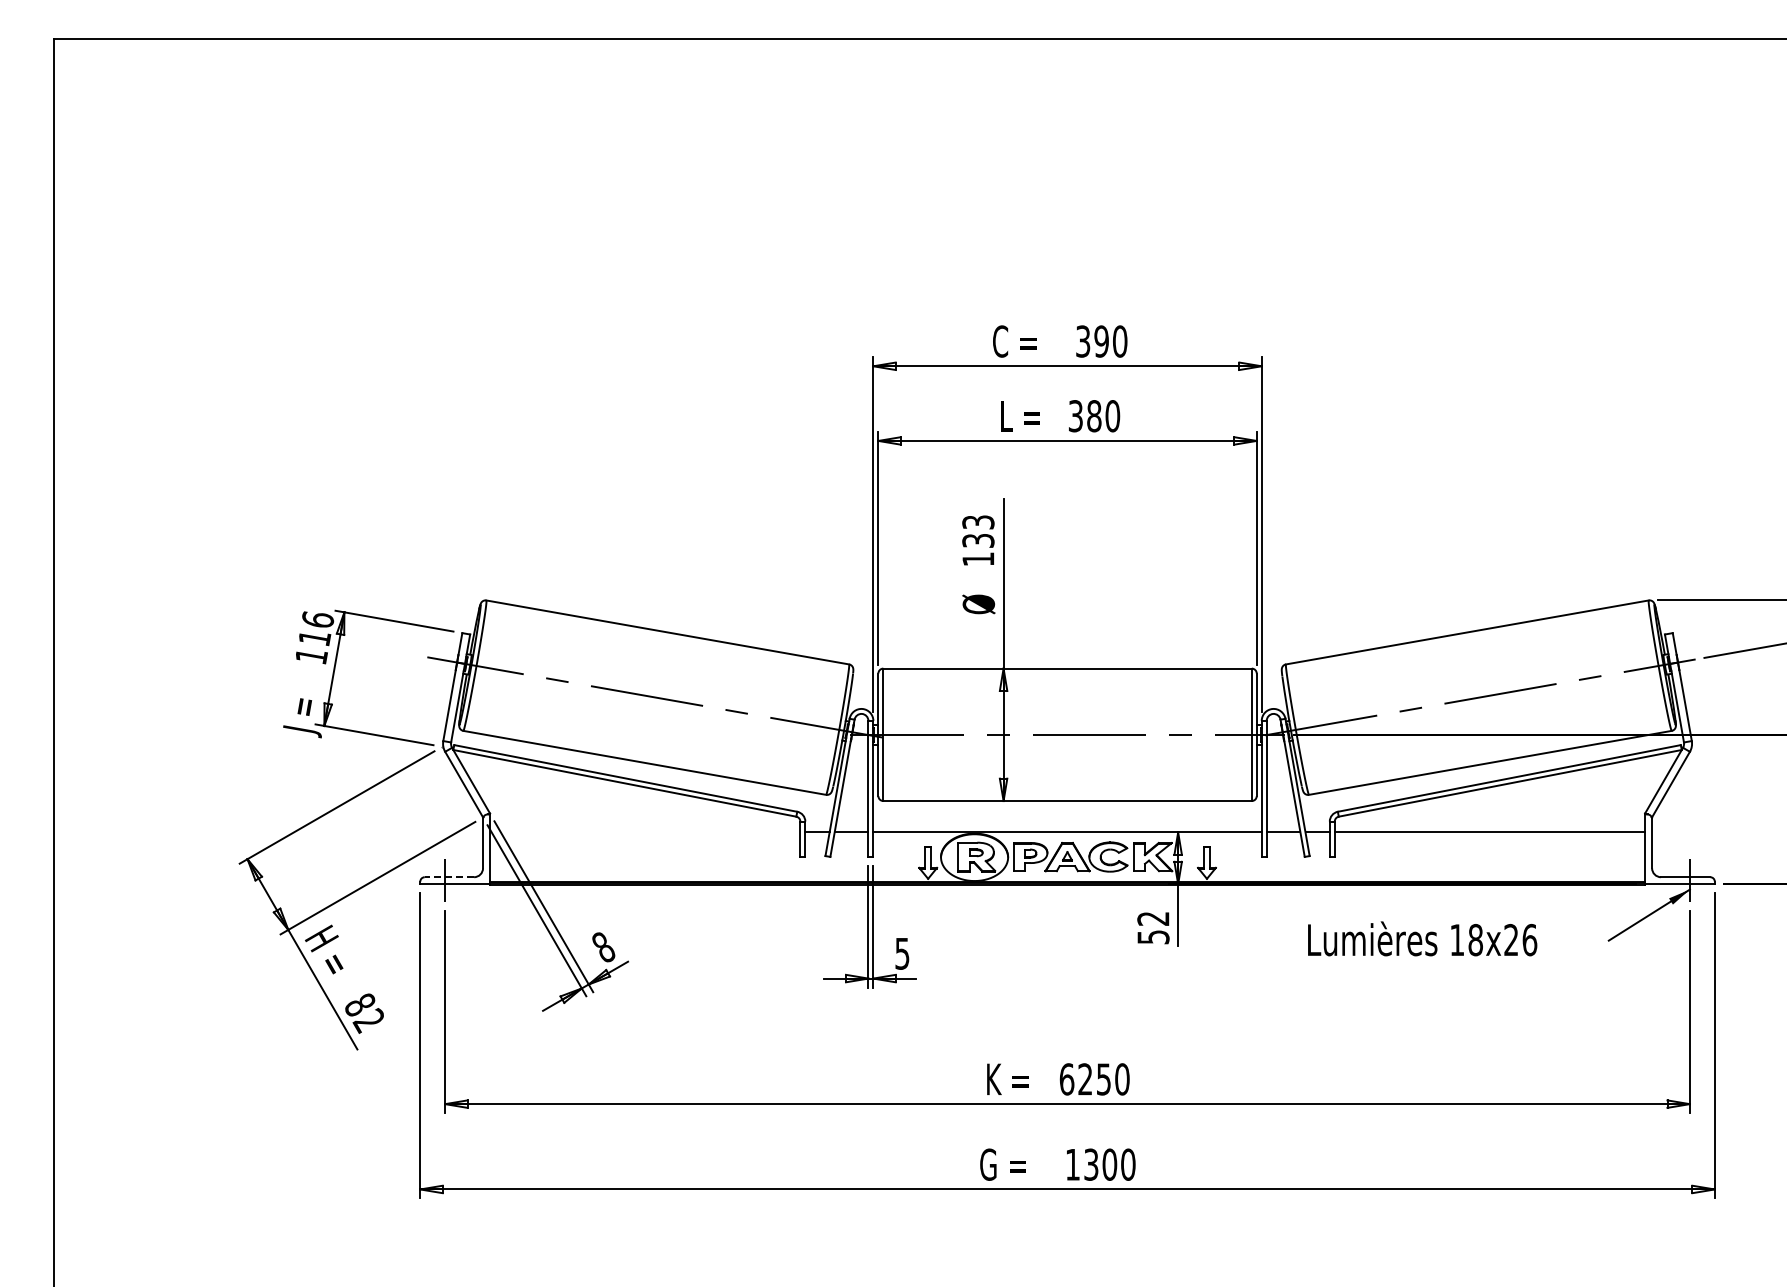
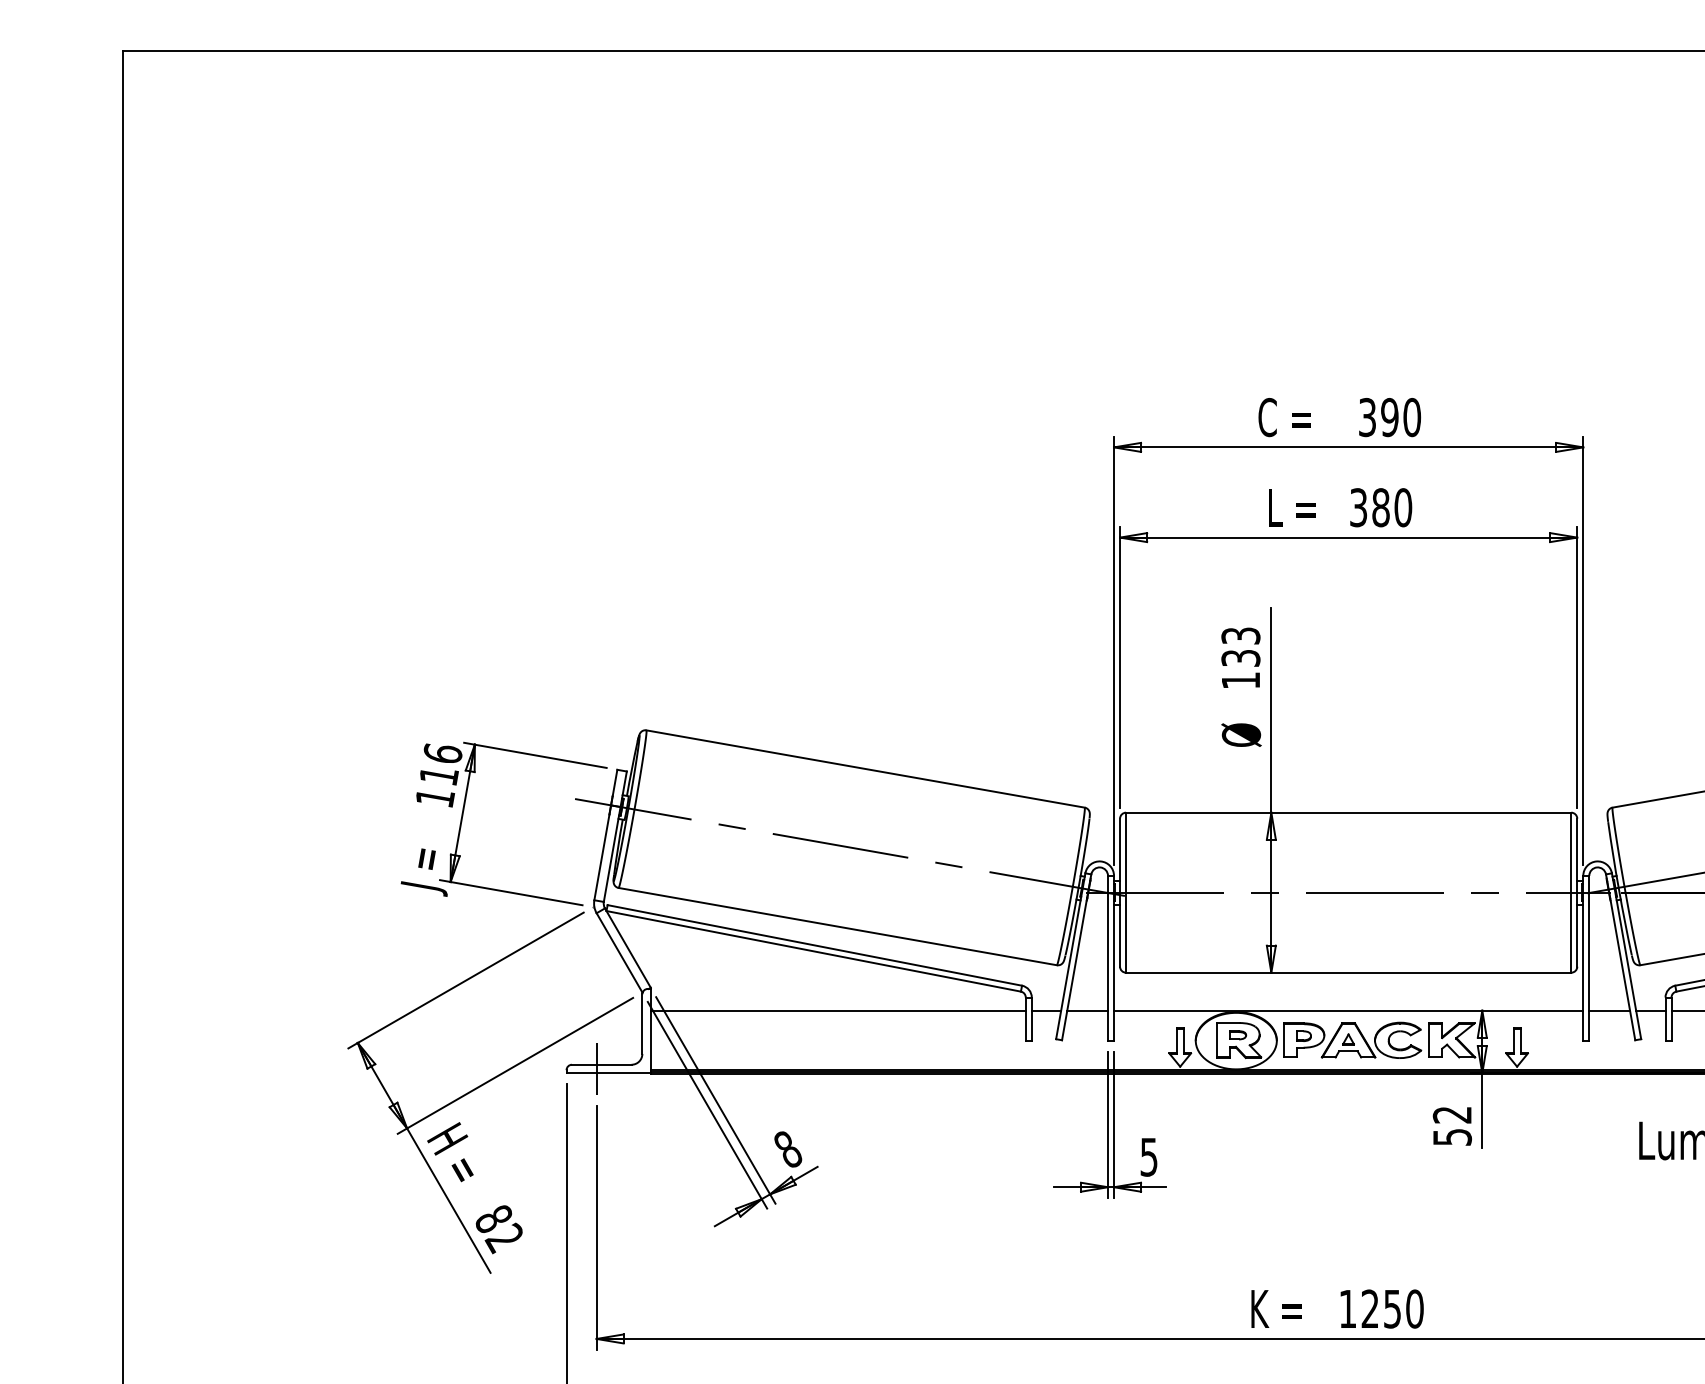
line: (645, 832) -> (838, 1010), added
line: (449, 877) -> (601, 1065), dashed -> solid
text: (1066, 1079) -> (1347, 1309), 6250 -> 1250

